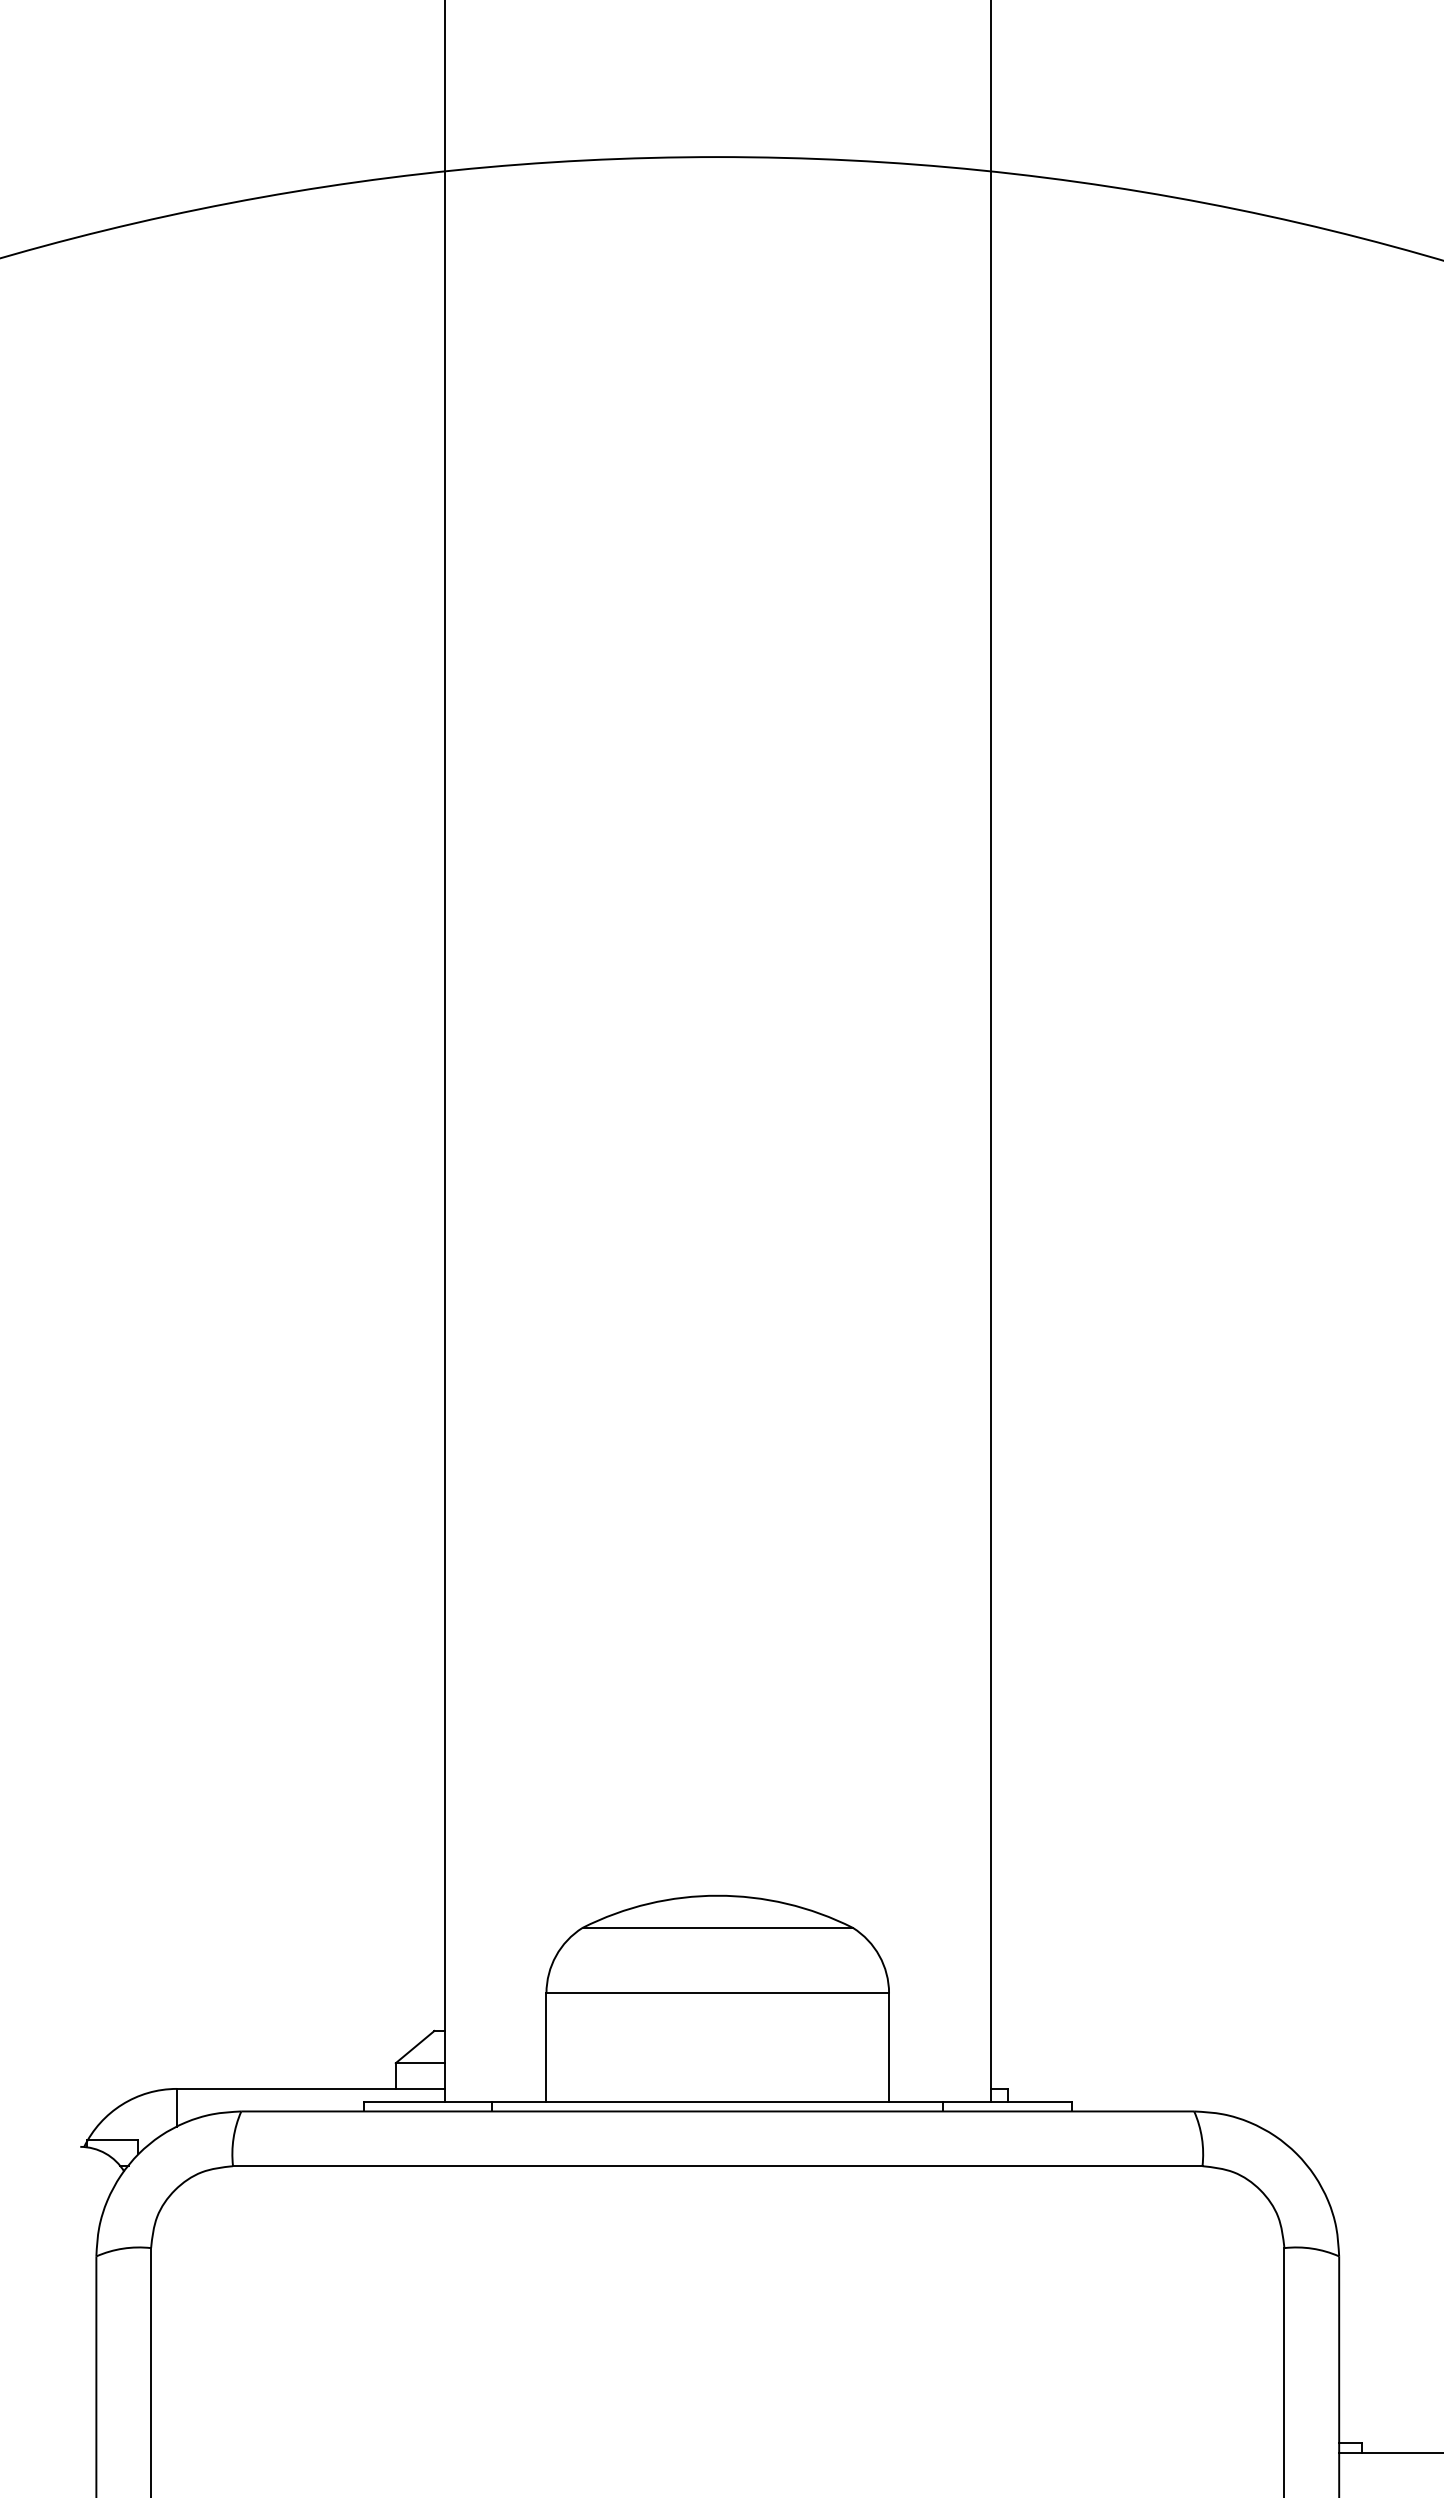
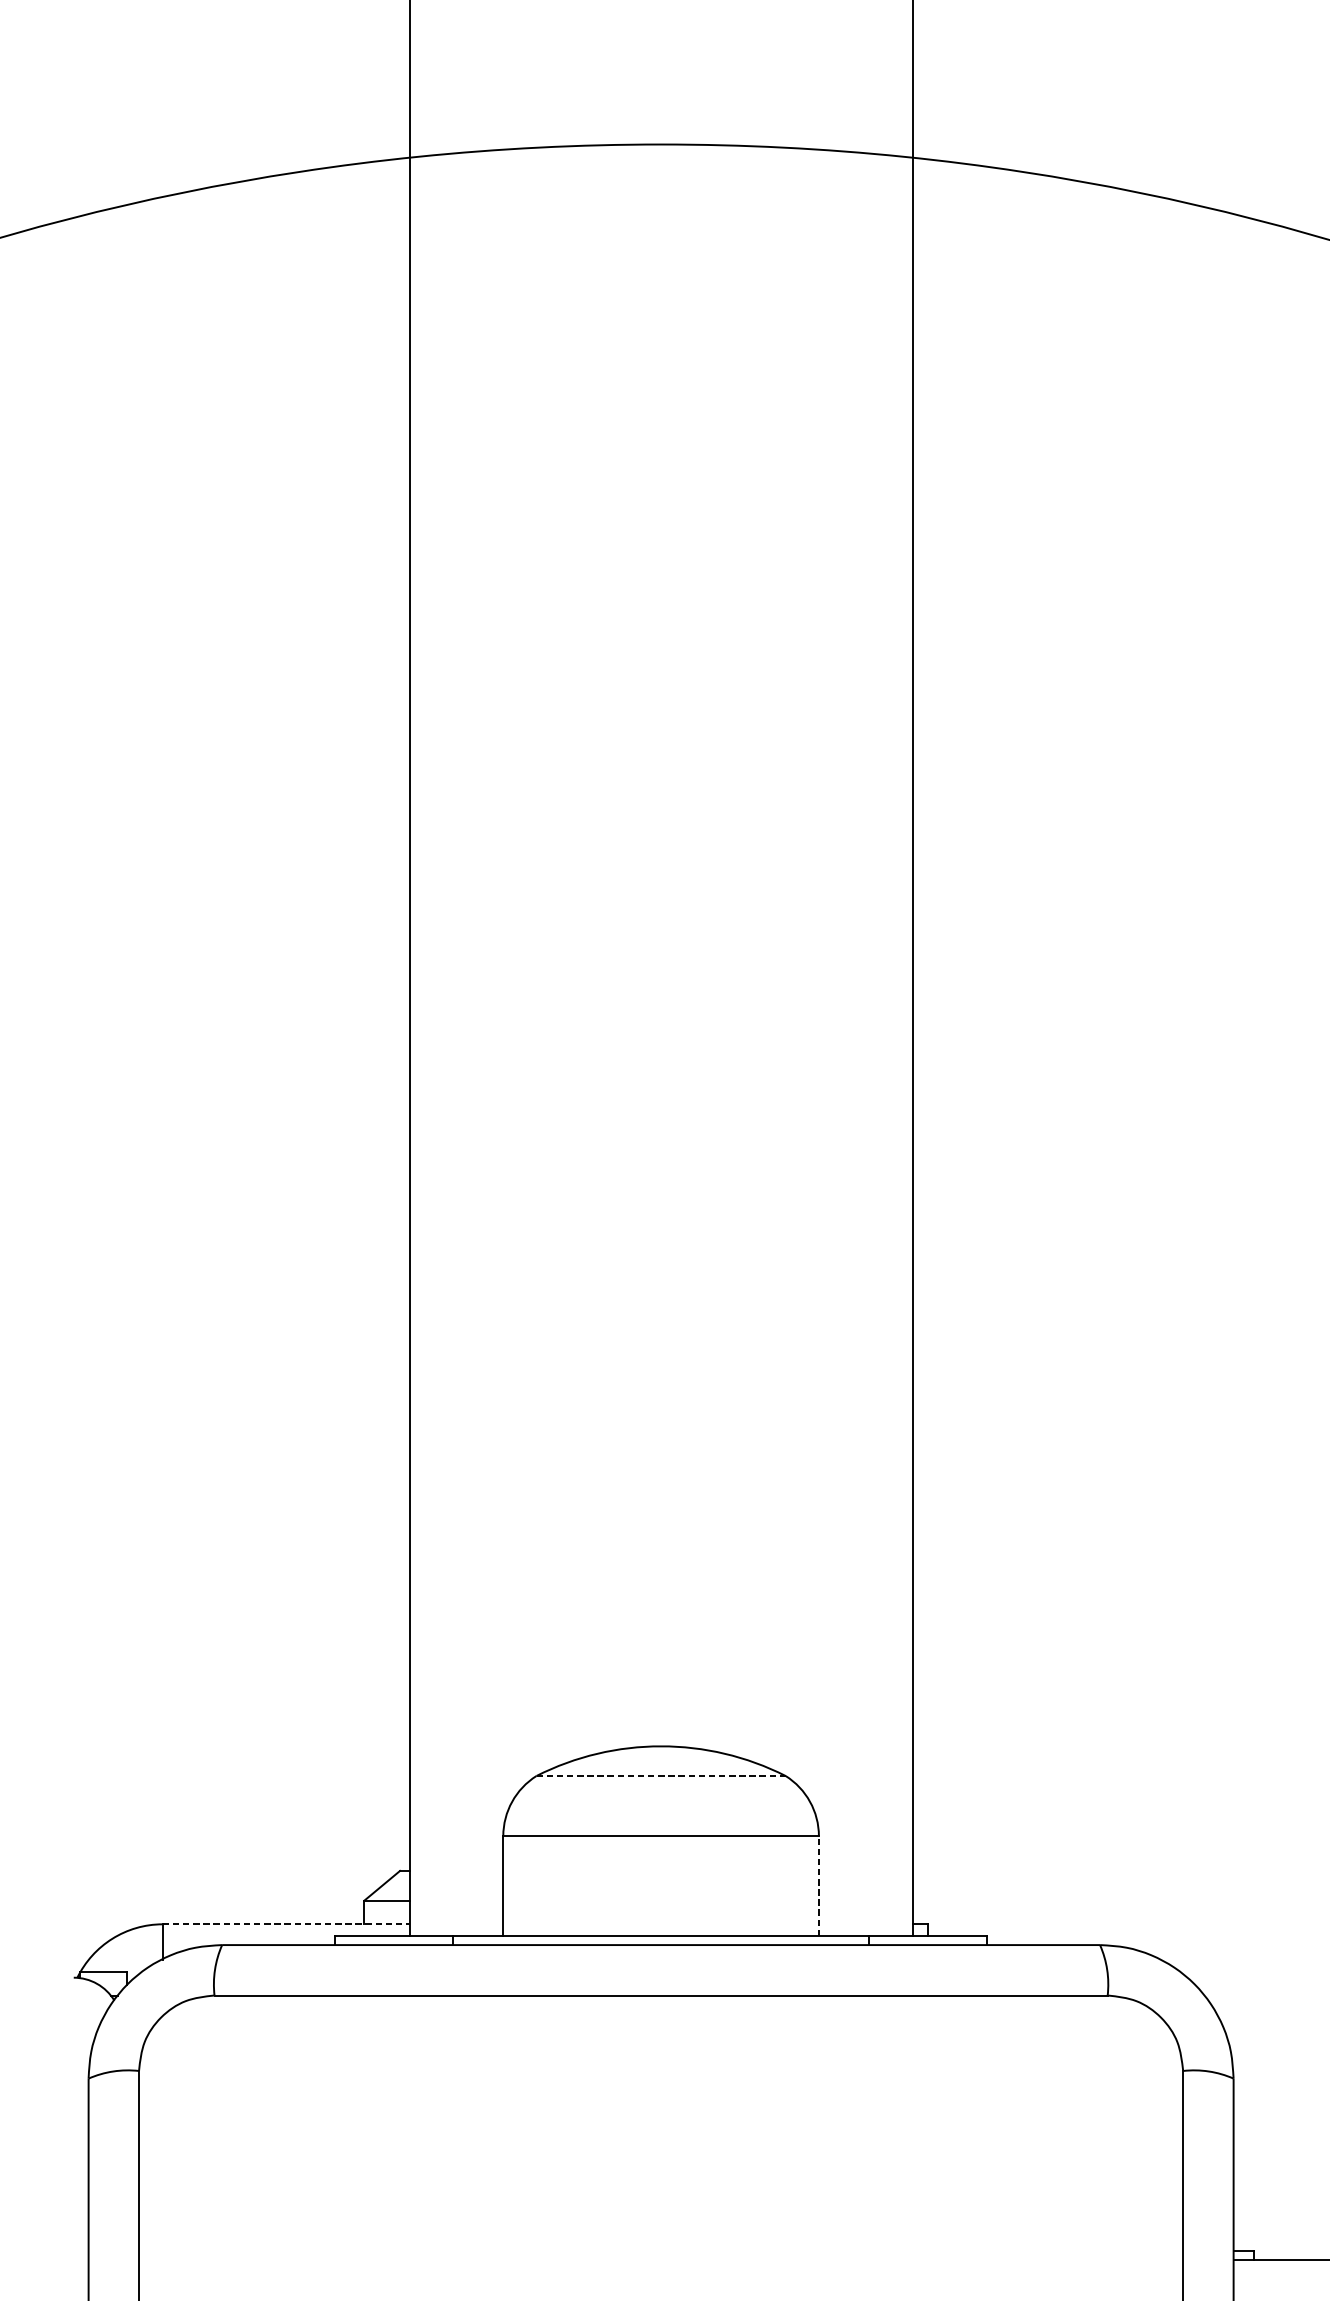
line: (718, 1927) -> (661, 1775), solid -> dashed
line: (889, 2047) -> (819, 1886), solid -> dashed
line: (310, 2088) -> (285, 1923), solid -> dashed

